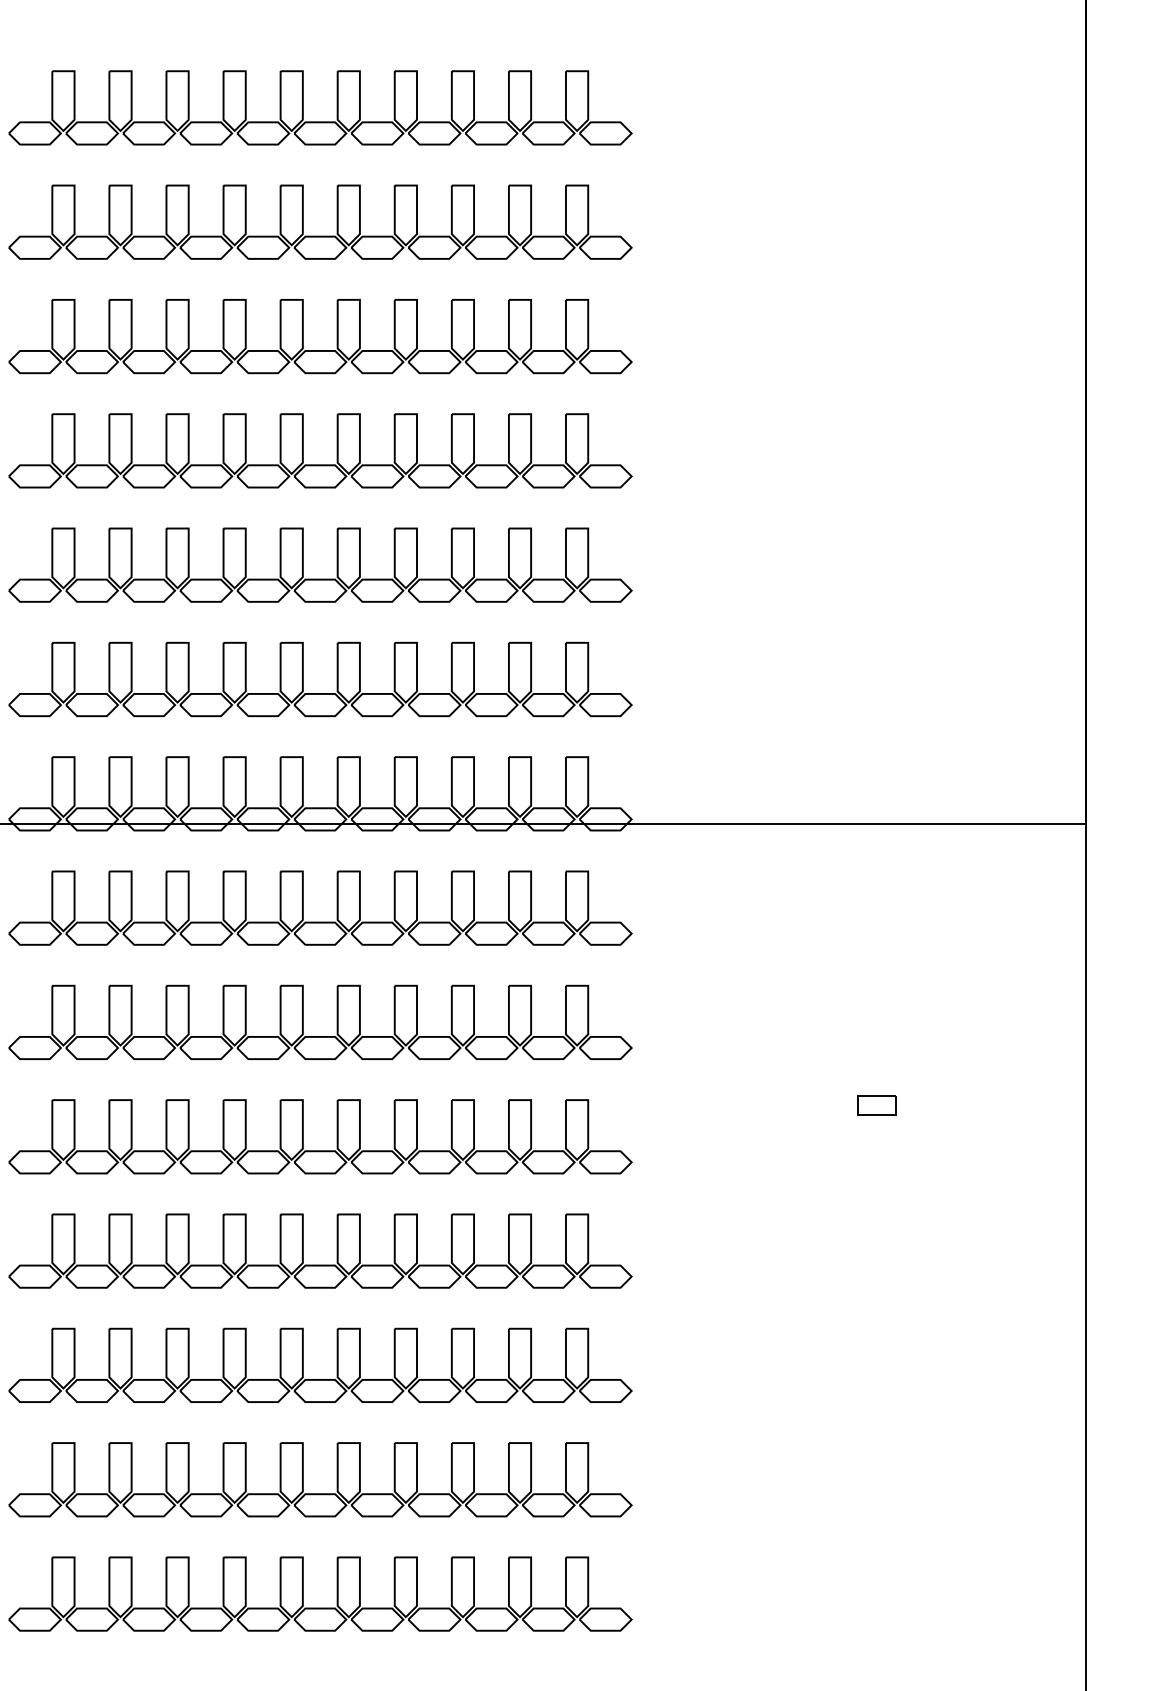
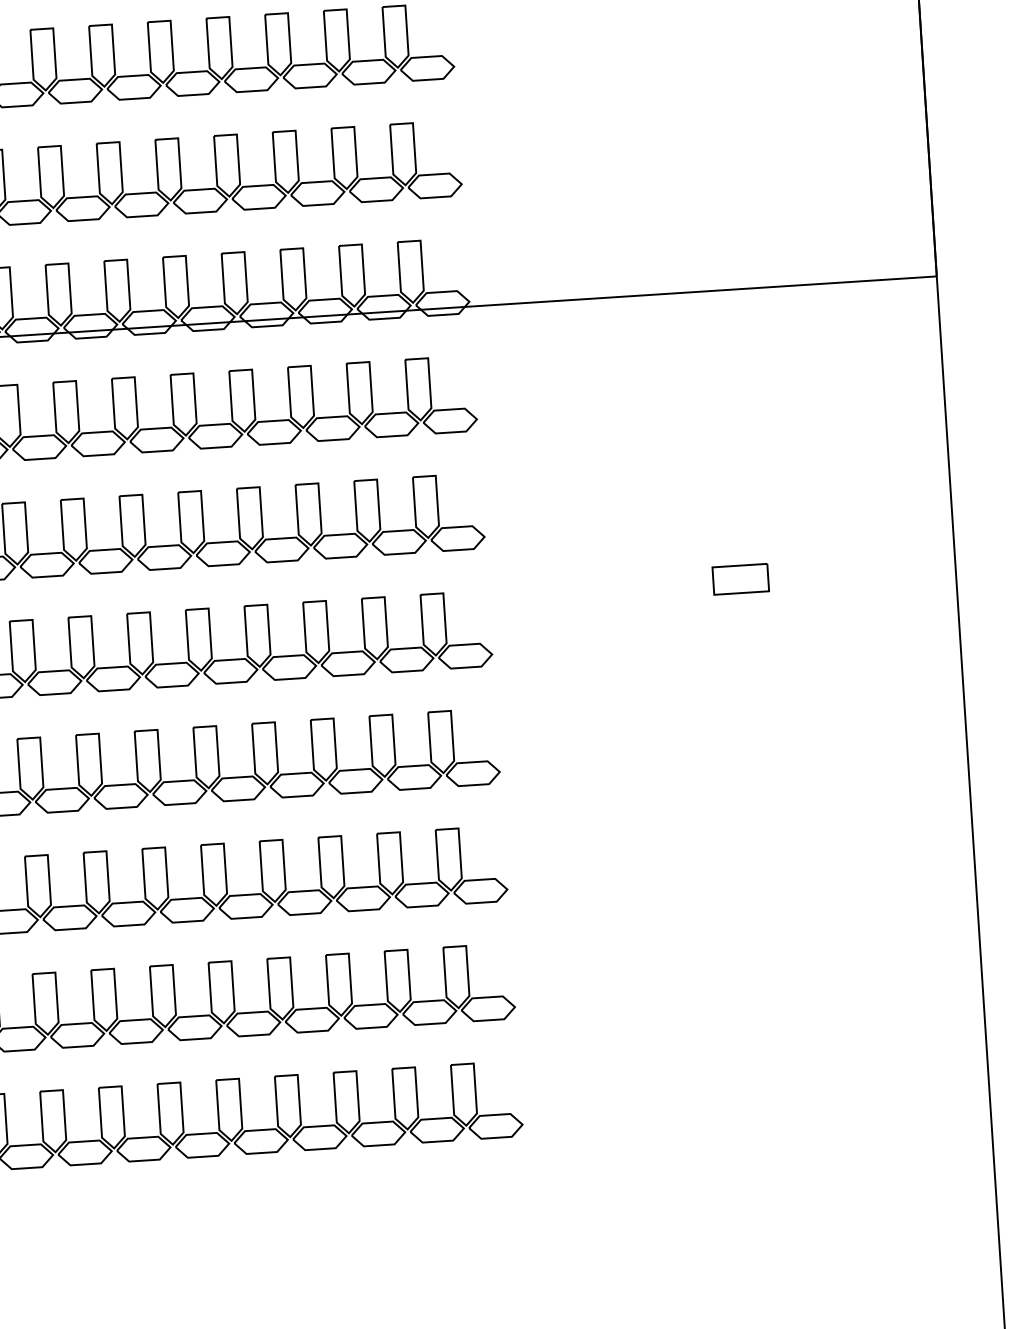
part: (876, 1105) -> (740, 579), size x1.43

